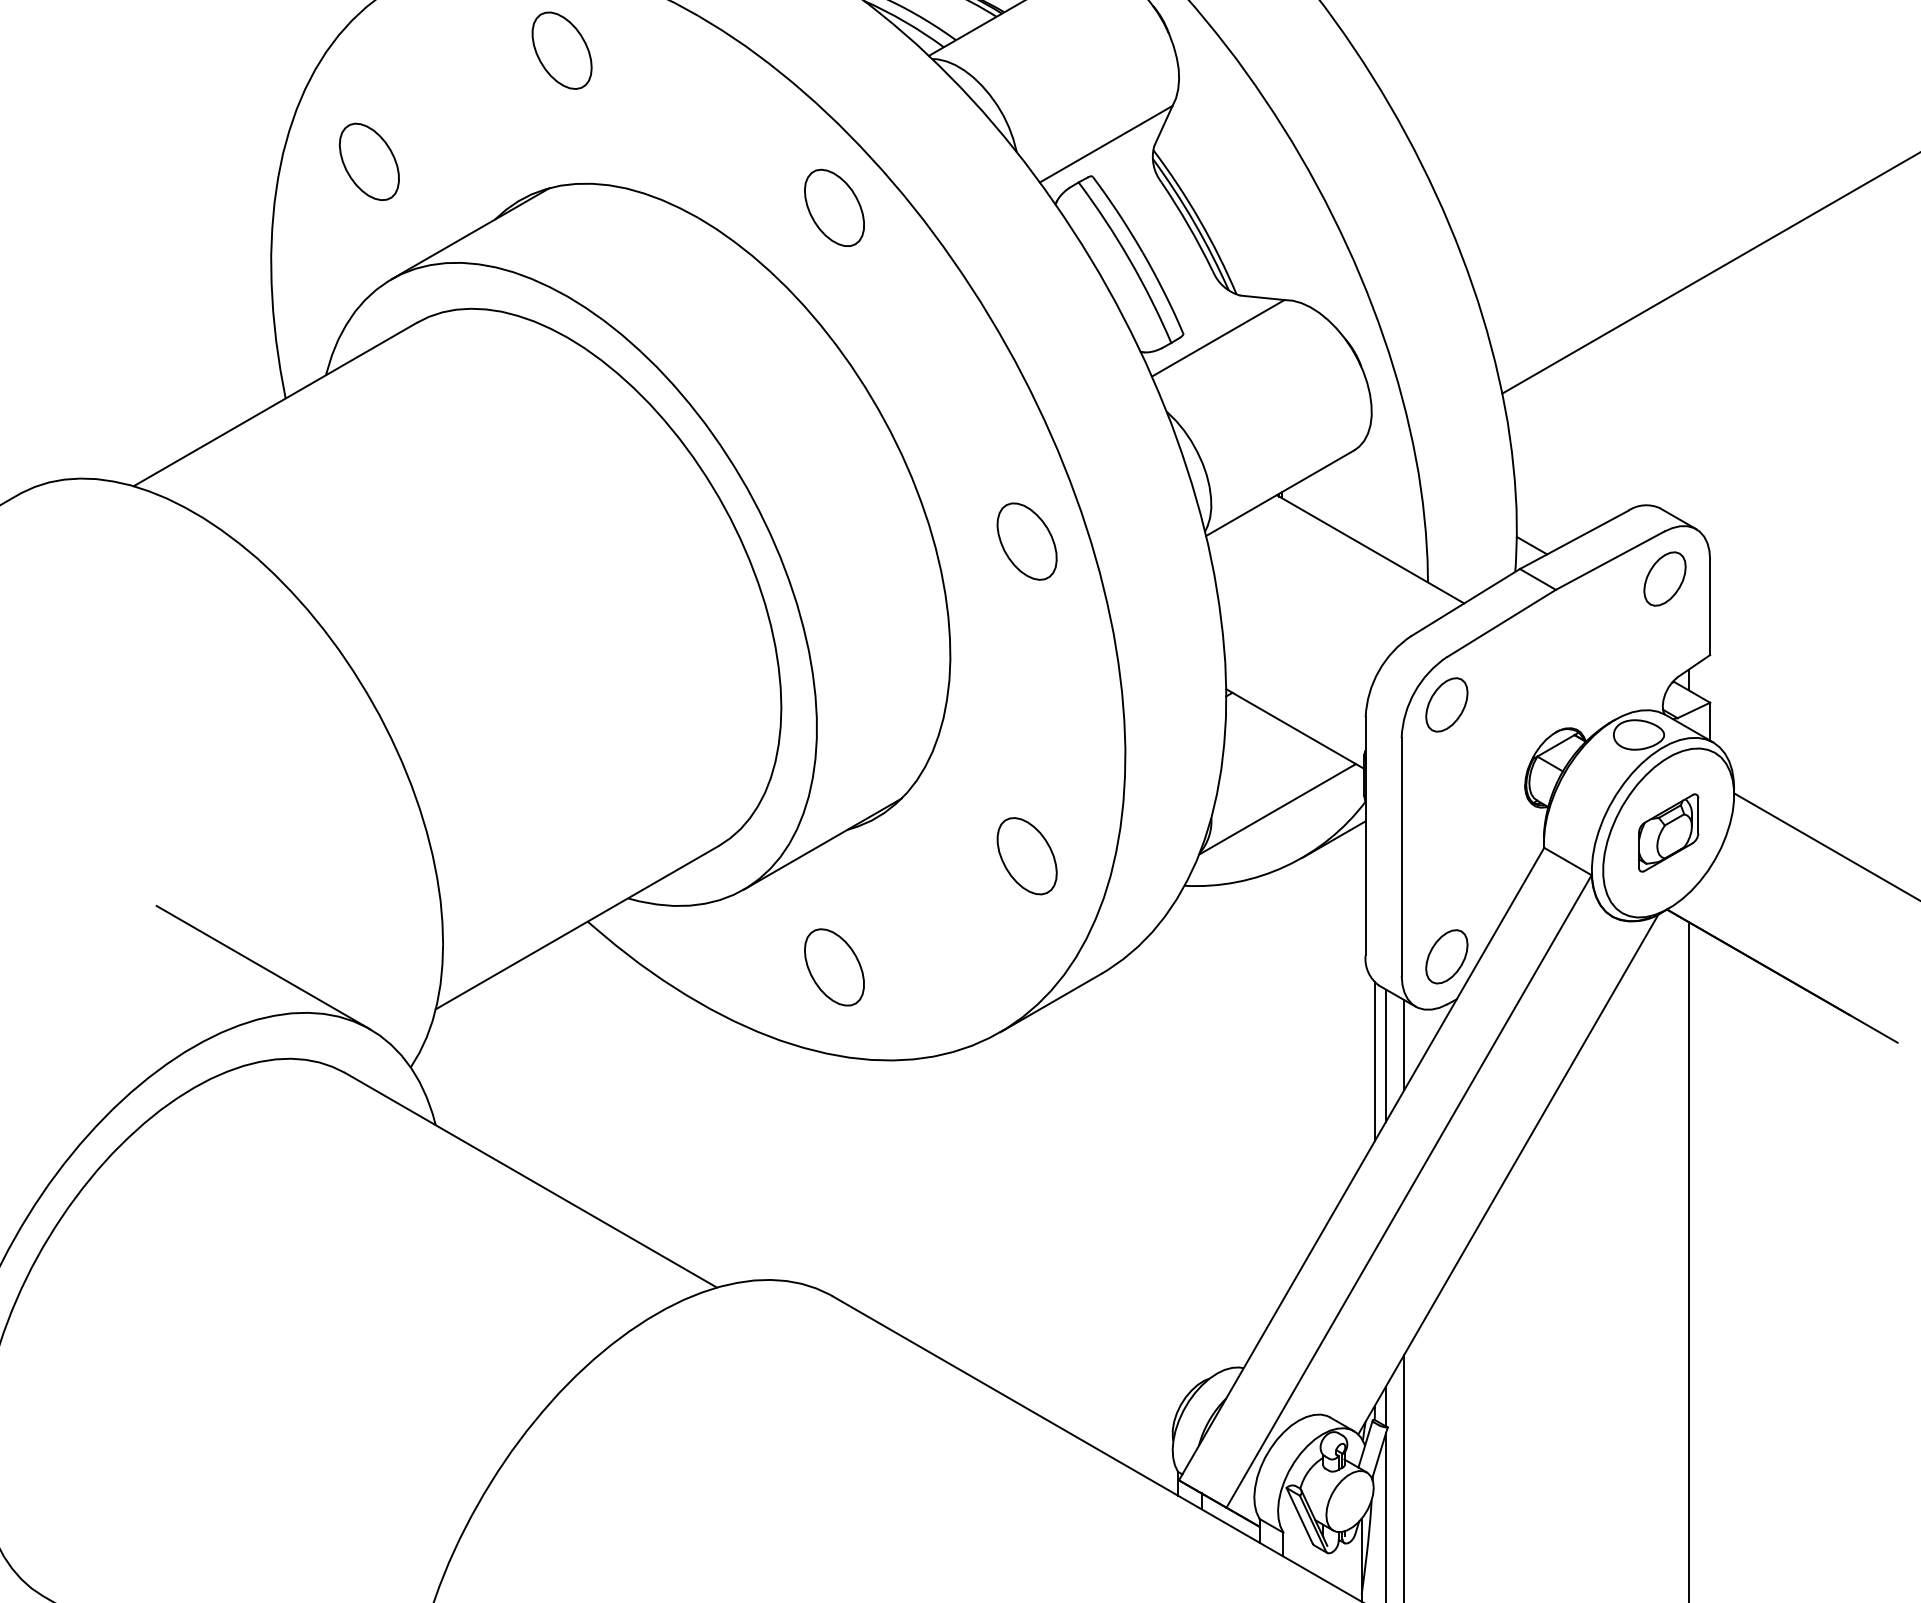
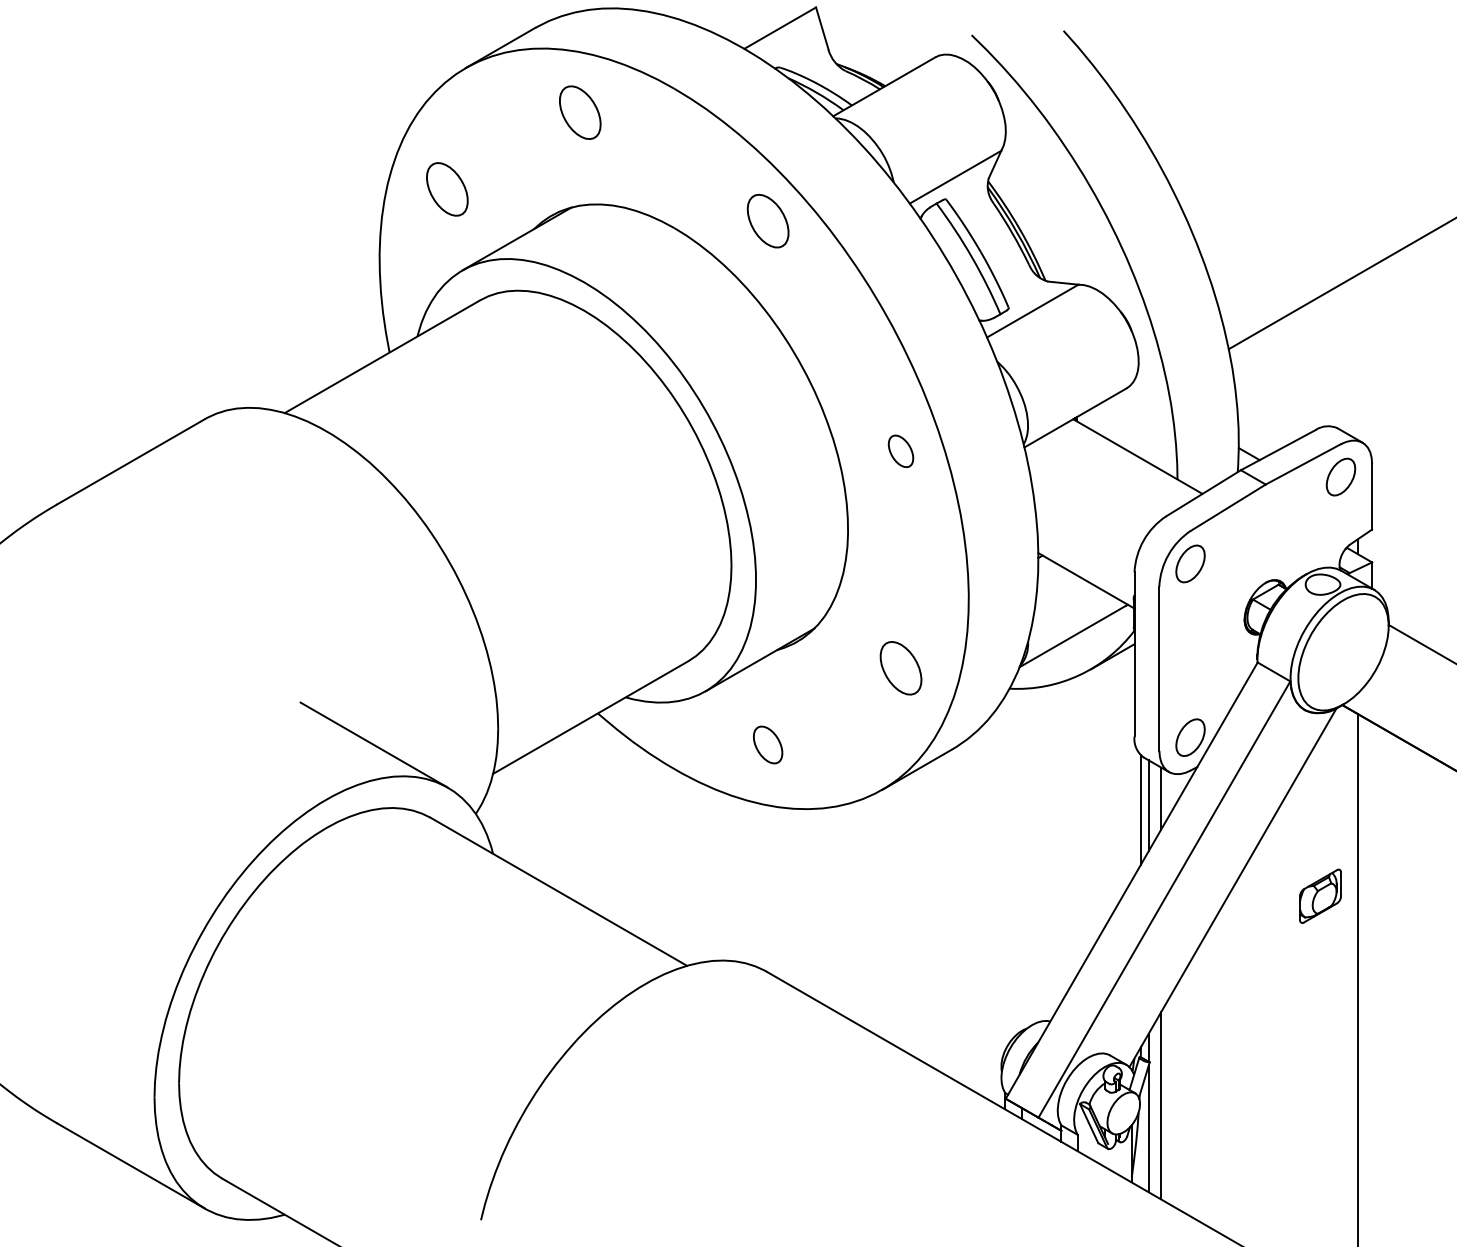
part: (1026, 541) -> (900, 451), size x0.6
part: (1668, 831) -> (1320, 895), moved
part: (833, 966) -> (767, 744), size x0.7

